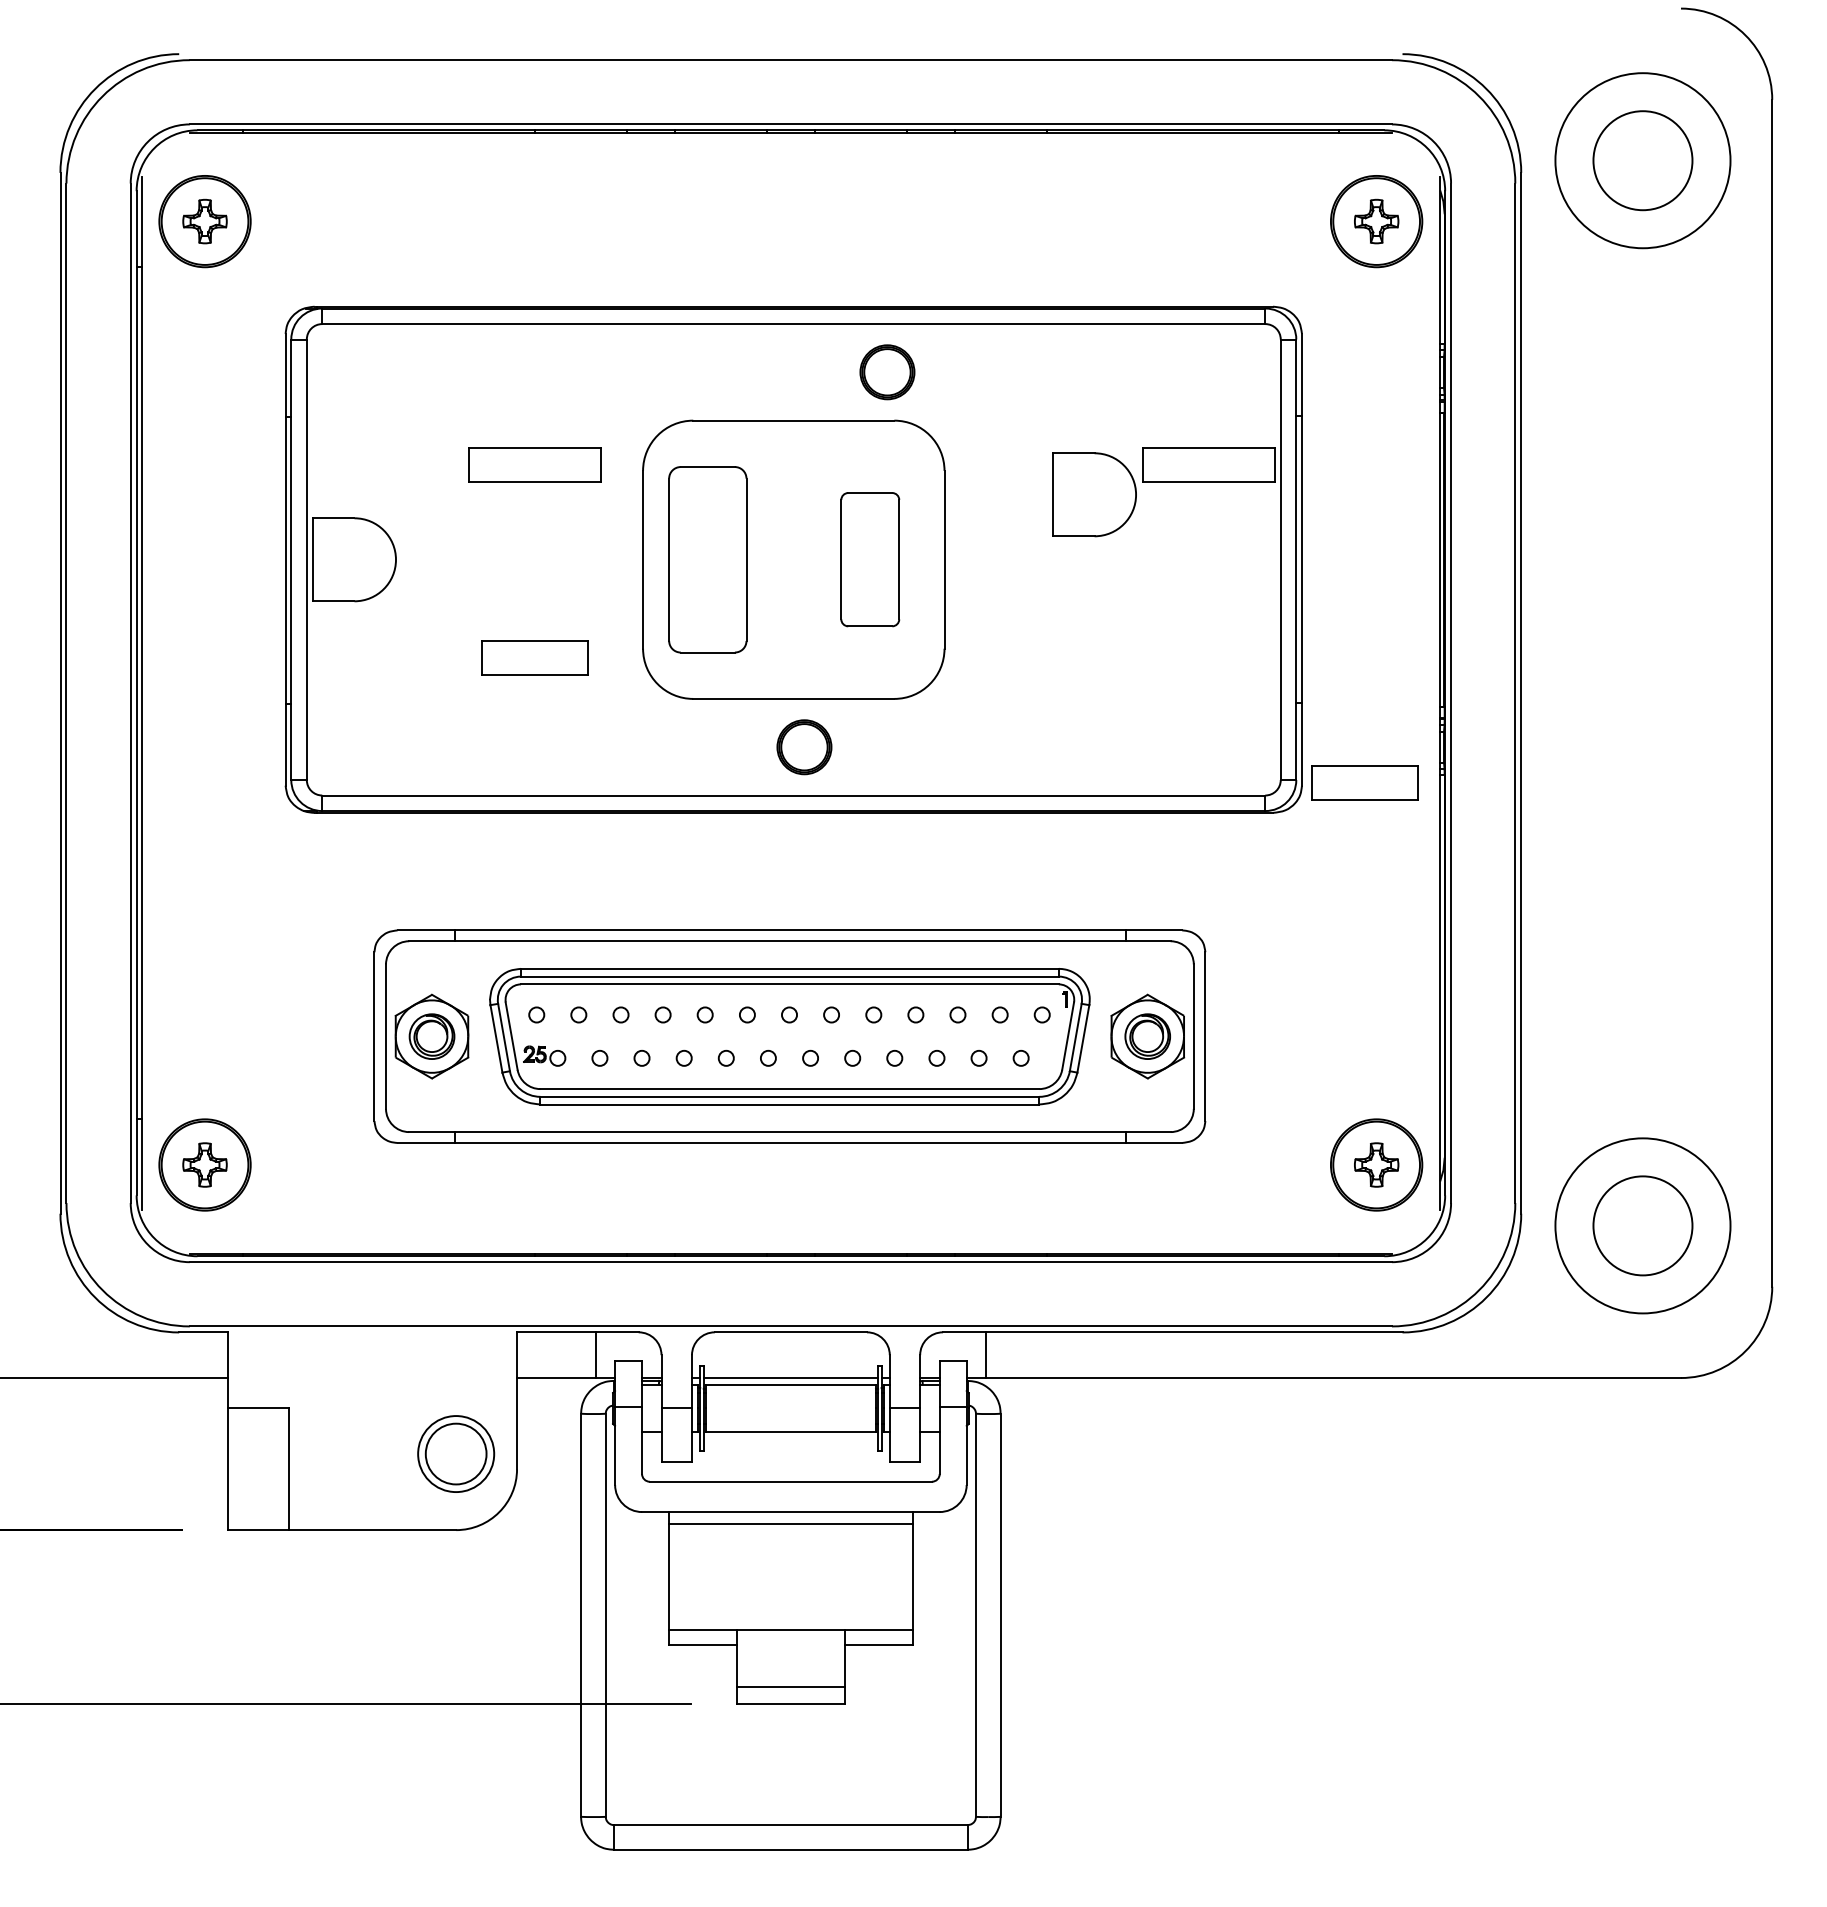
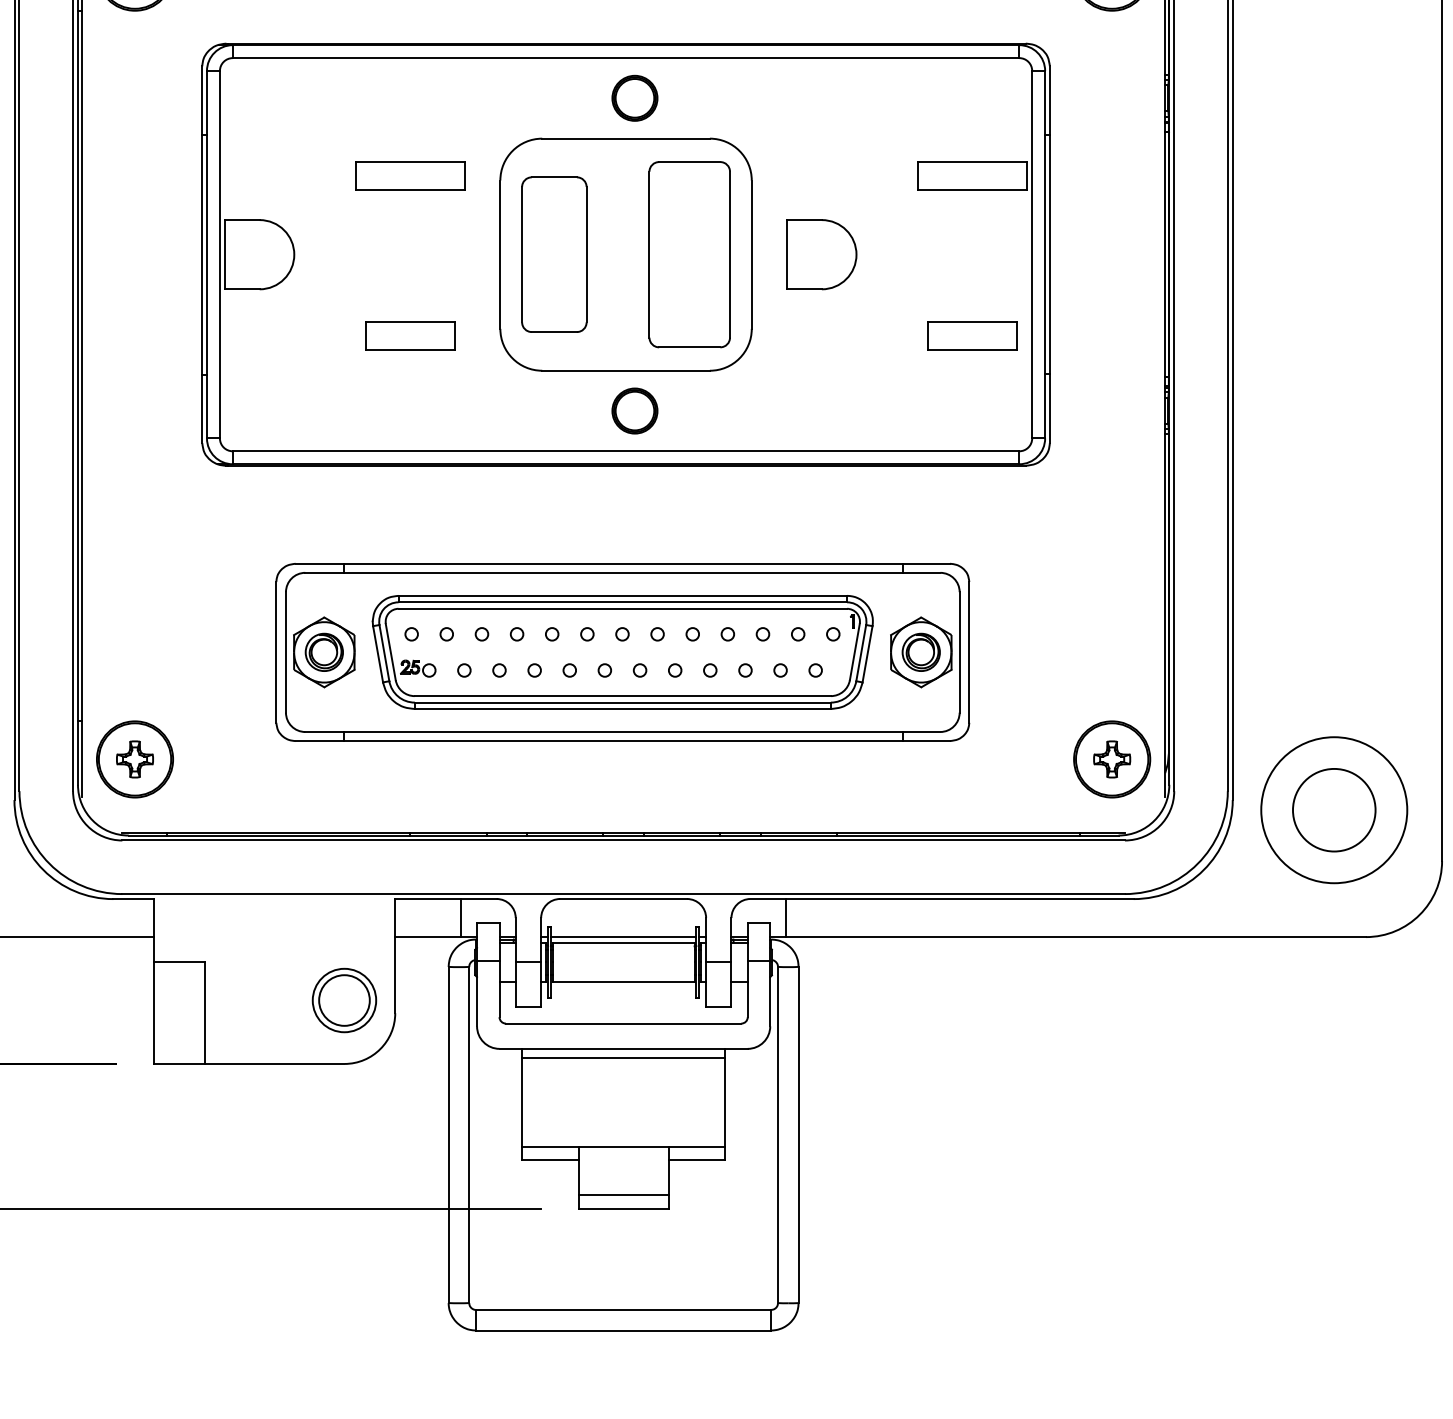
part: (887, 372) -> (634, 98), moved
part: (1094, 494) -> (821, 254), moved
part: (870, 559) -> (690, 254), size x1.67
part: (1364, 782) -> (971, 336), moved

